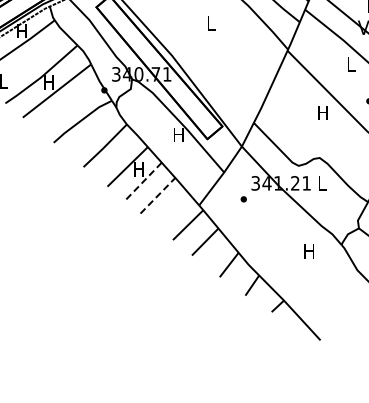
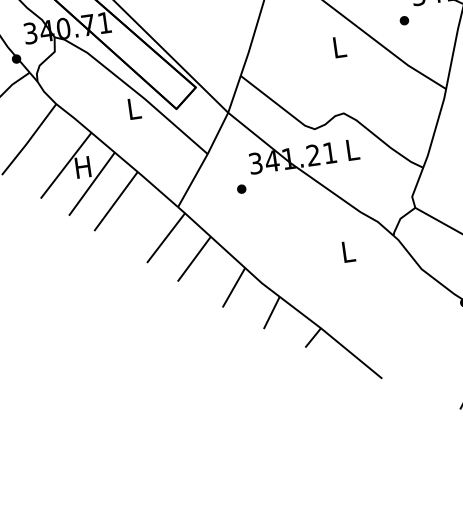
text: (322, 112) -> (338, 46), H -> L
text: (178, 134) -> (133, 108), H -> L
line: (143, 181) -> (92, 183), dashed -> solid
line: (157, 195) -> (115, 201), dashed -> solid
text: (308, 251) -> (346, 251), H -> L

